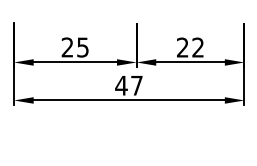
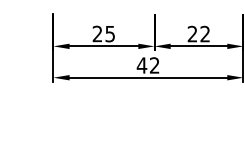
text: (136, 85) -> (154, 65), 47 -> 42

